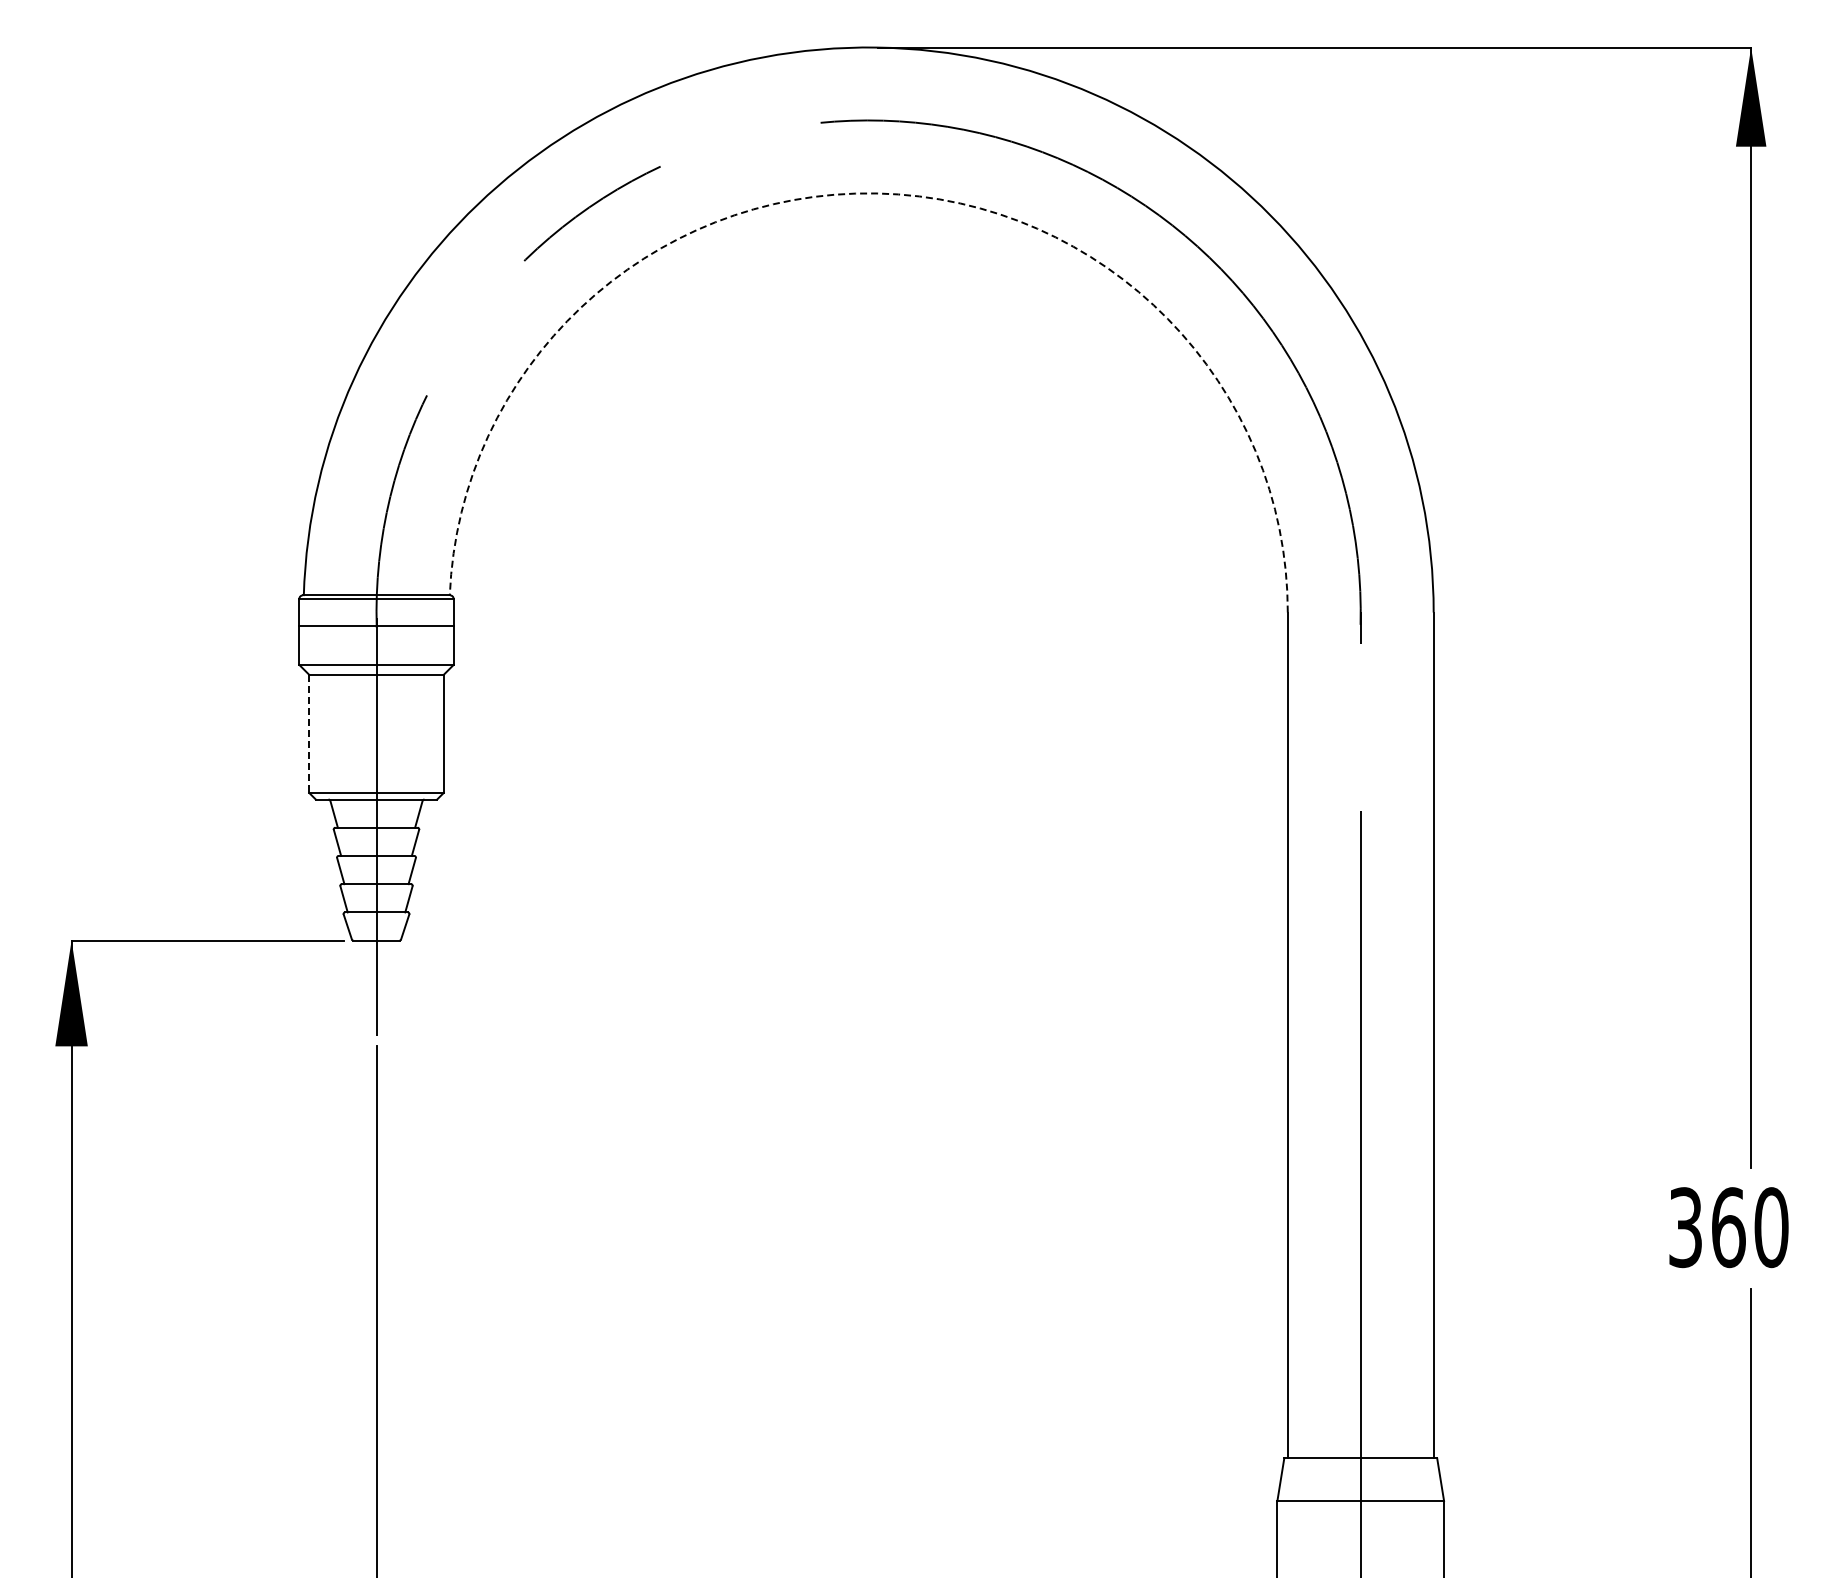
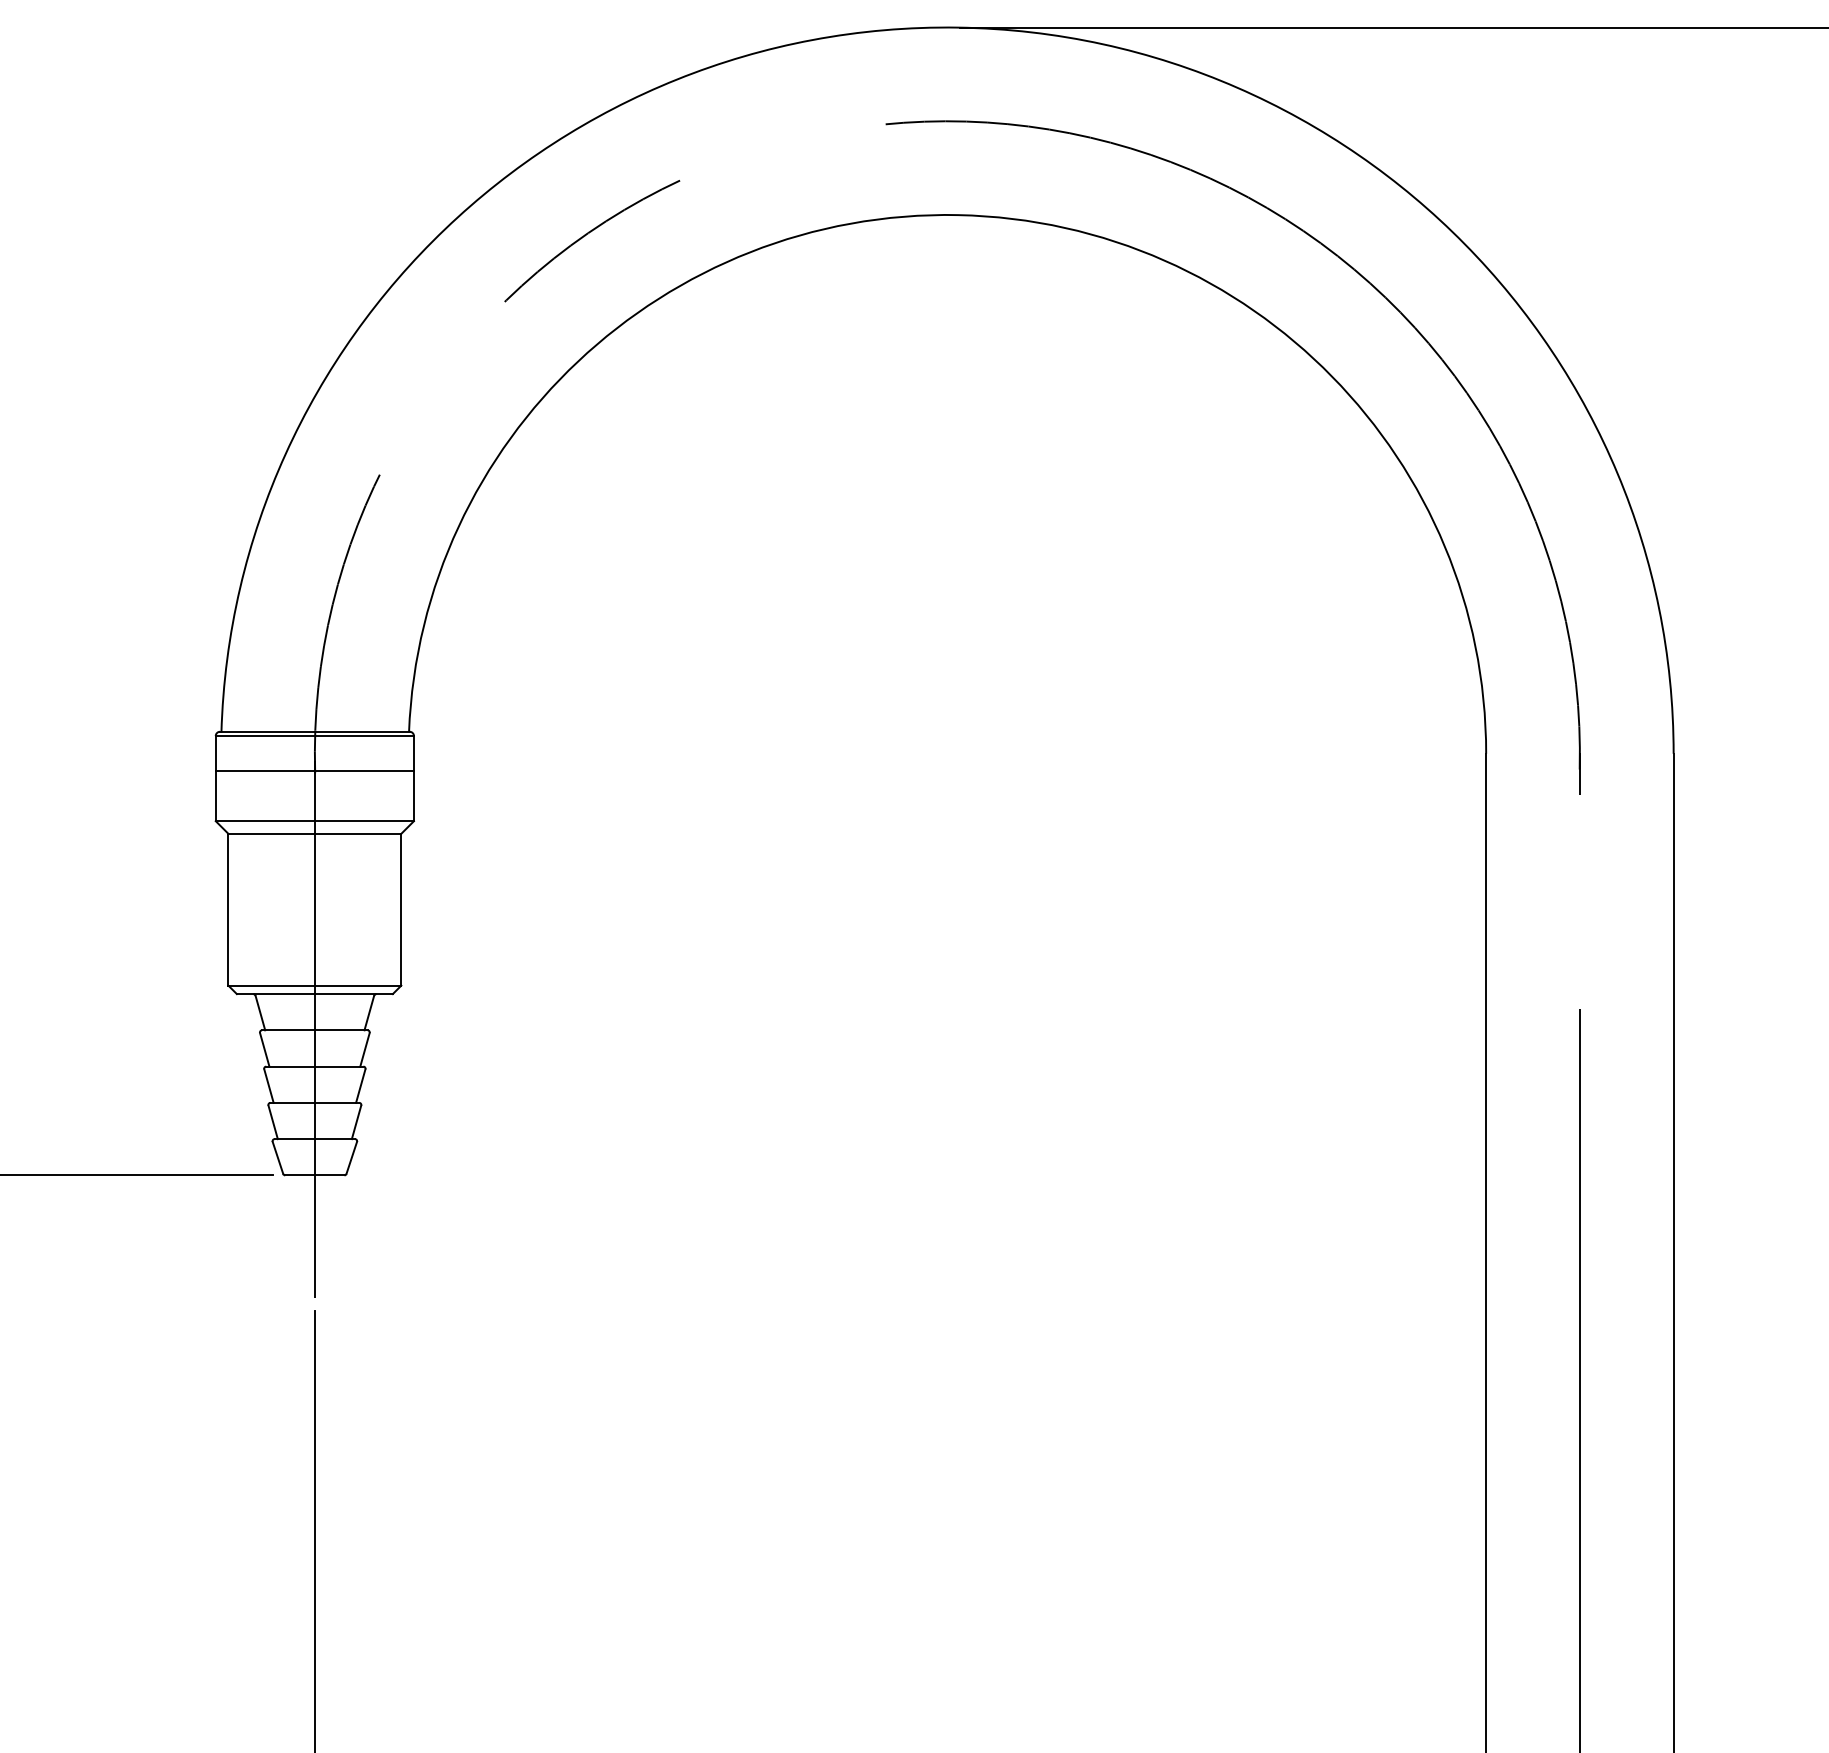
arc: (877, 193) -> (958, 215), dashed -> solid
line: (309, 734) -> (228, 910), dashed -> solid

